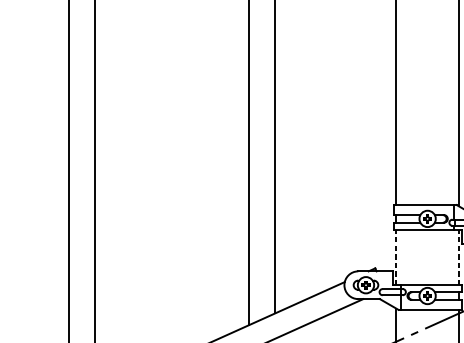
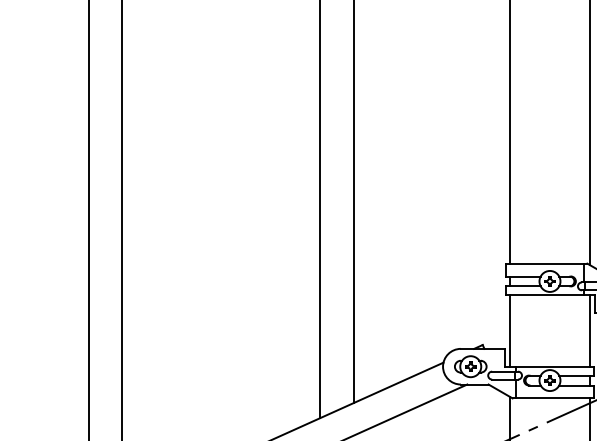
line: (396, 257) -> (509, 331), dashed -> solid
line: (459, 257) -> (590, 331), dashed -> solid

